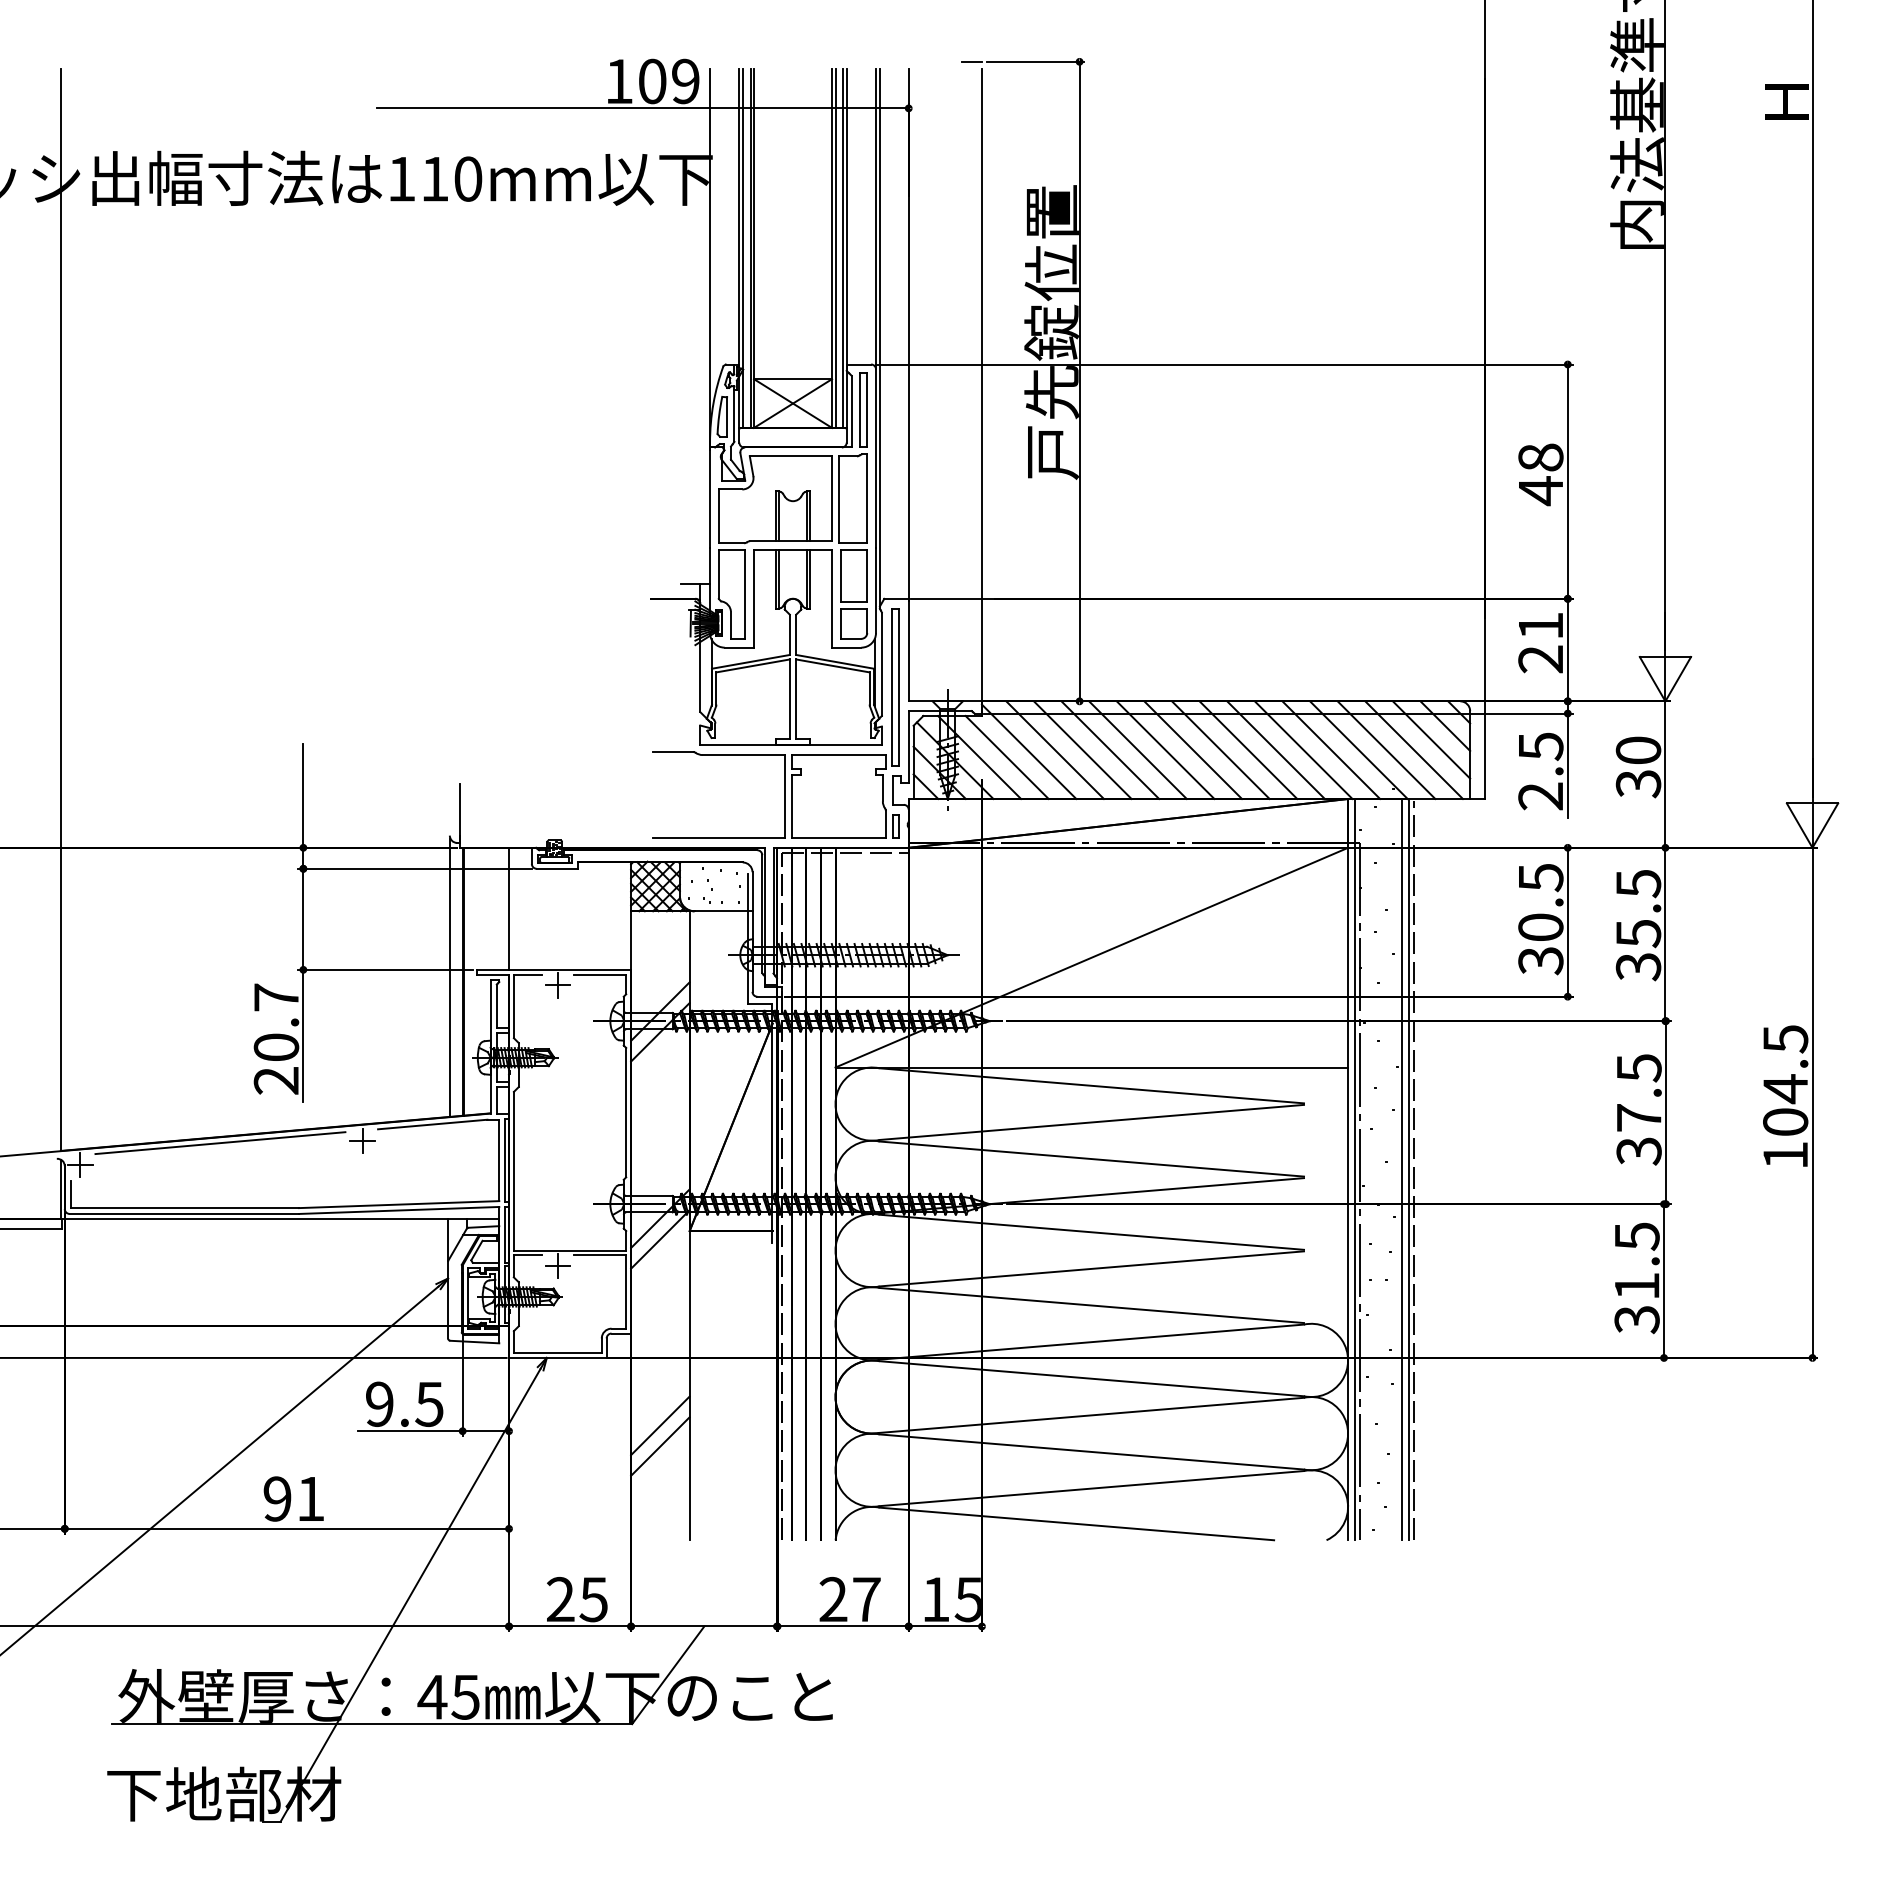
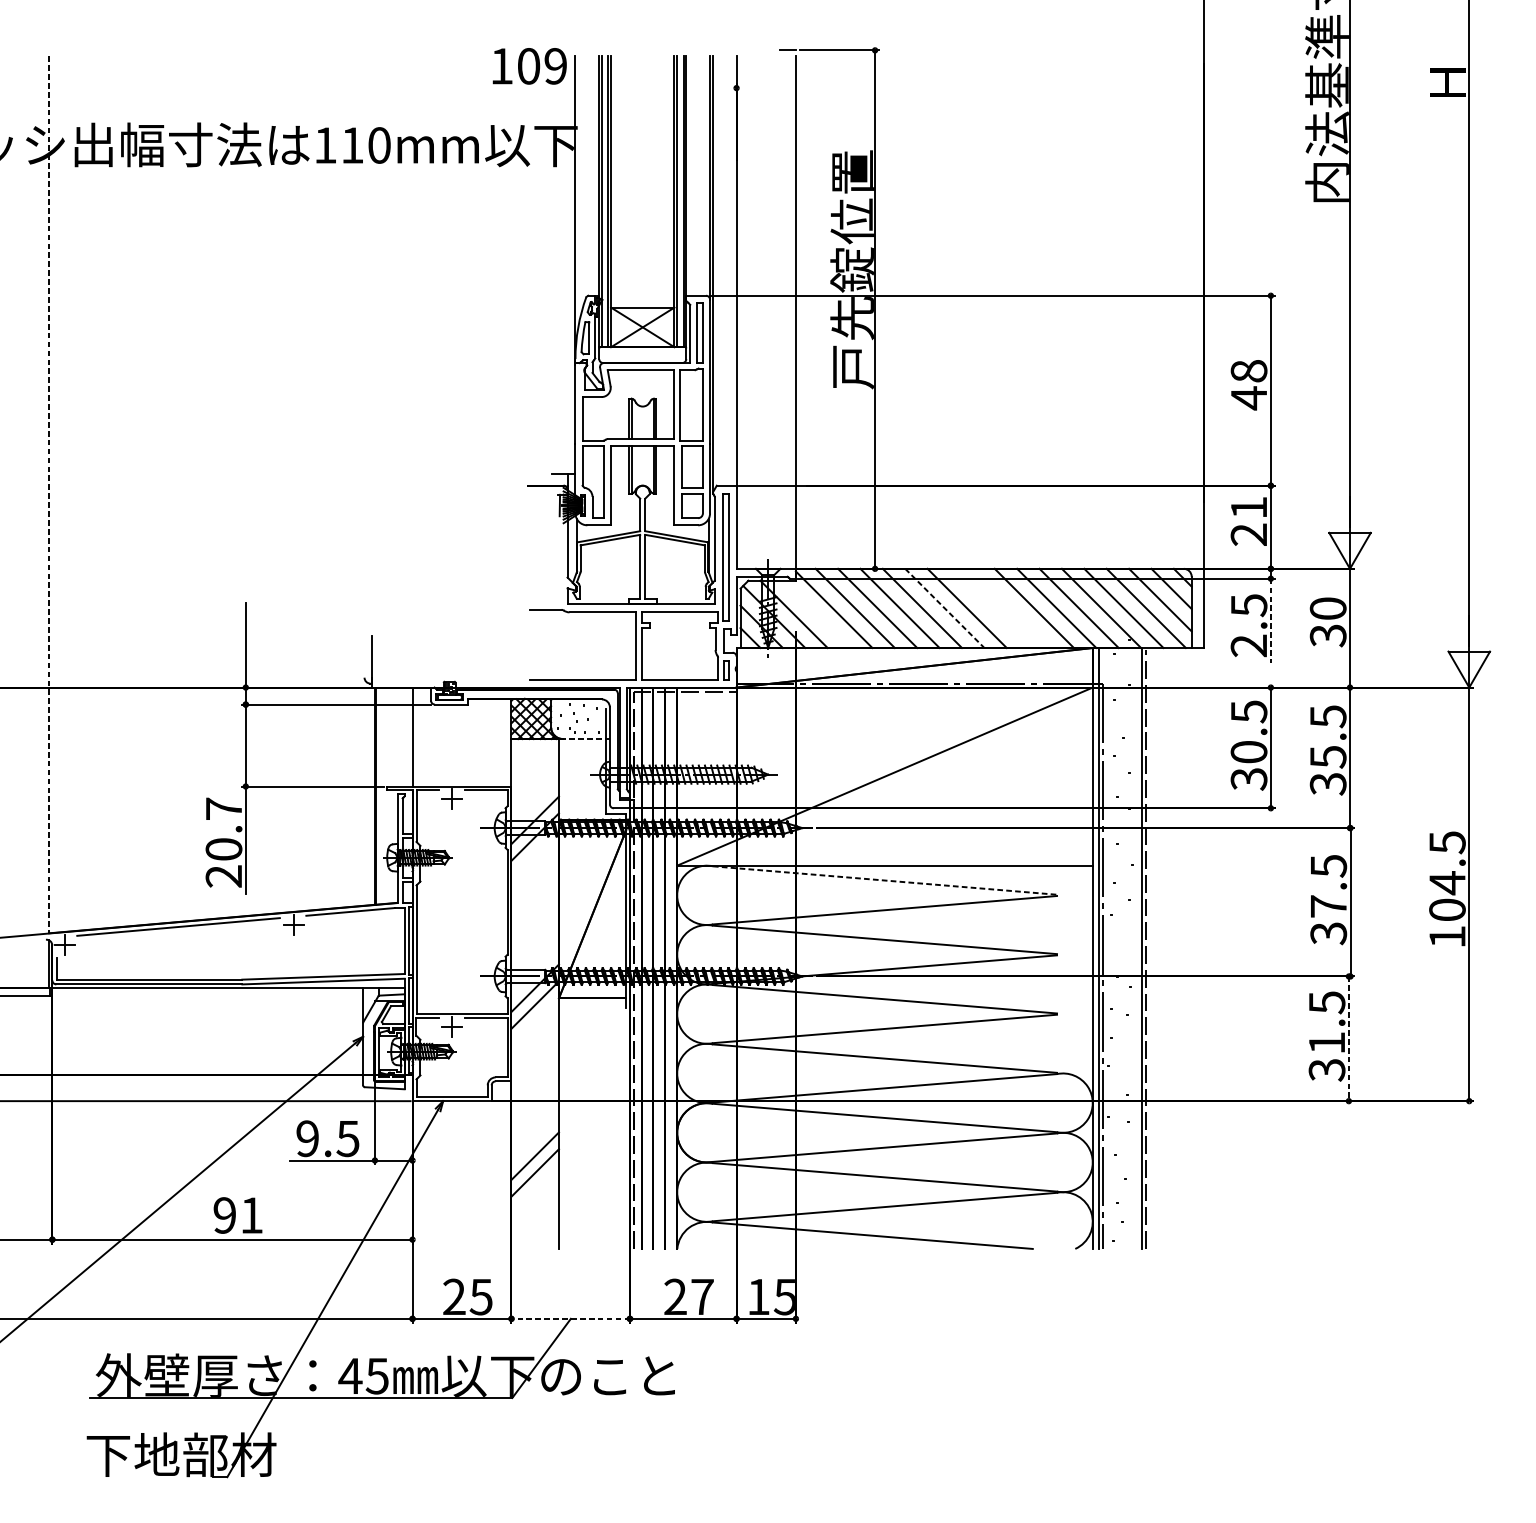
line: (642, 108) -> (520, 88), removed
line: (60, 610) -> (48, 495), solid -> dashed
line: (1165, 750) -> (944, 608), solid -> dashed
line: (1220, 750) -> (989, 608), removed
line: (1248, 750) -> (1012, 608), removed
line: (1006, 757) -> (815, 614), removed
line: (1567, 766) -> (1270, 621), solid -> dashed
line: (723, 911) -> (586, 739), solid -> dashed
line: (450, 977) -> (365, 792), removed
line: (1091, 1085) -> (884, 880), solid -> dashed
line: (1401, 1169) -> (1136, 948), removed
line: (1664, 1281) -> (1349, 1039), solid -> dashed
line: (703, 1626) -> (570, 1318), solid -> dashed

